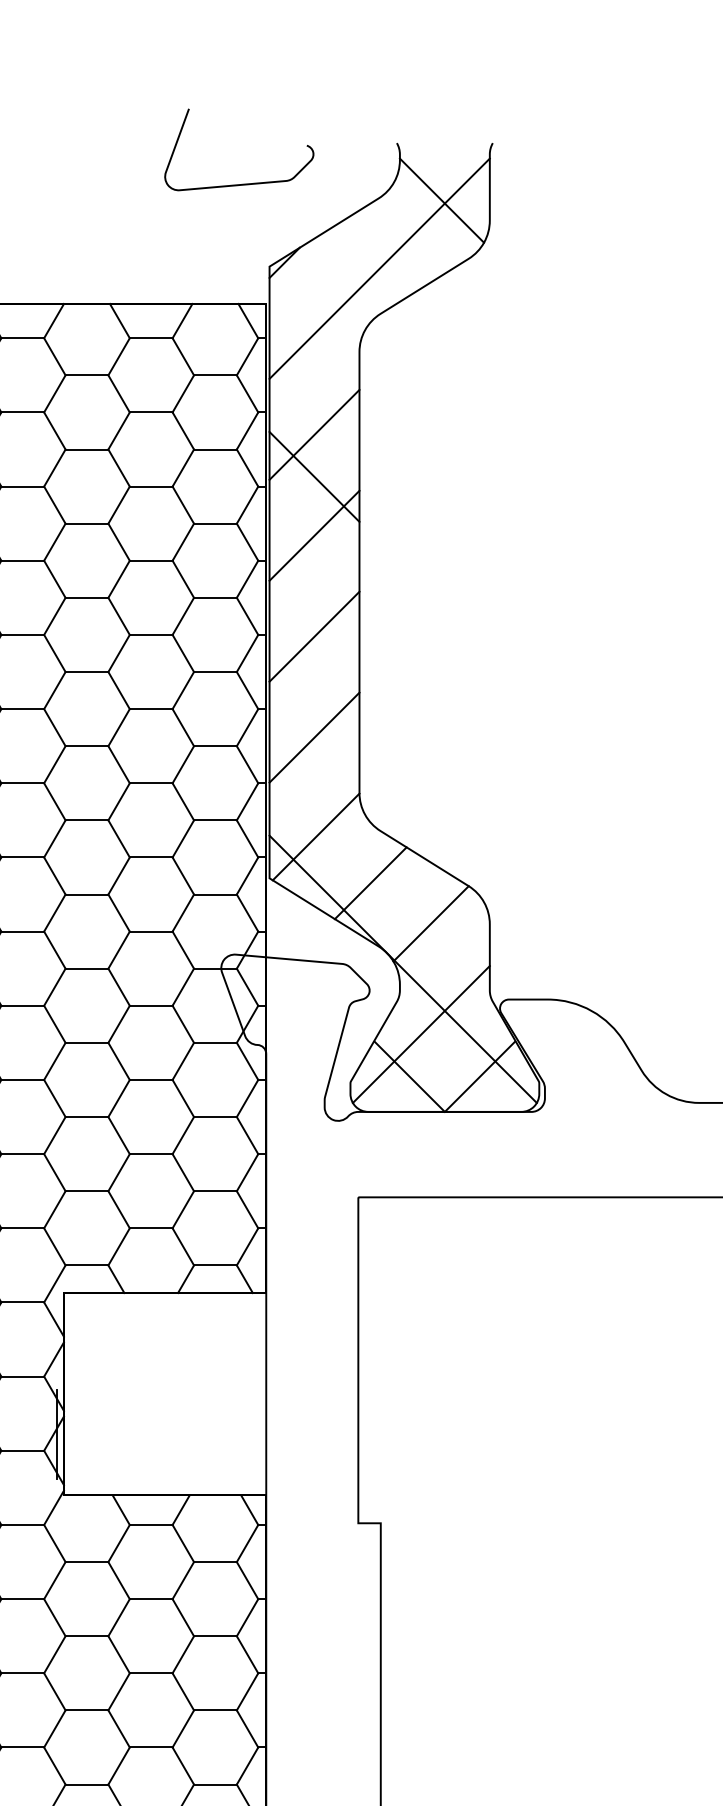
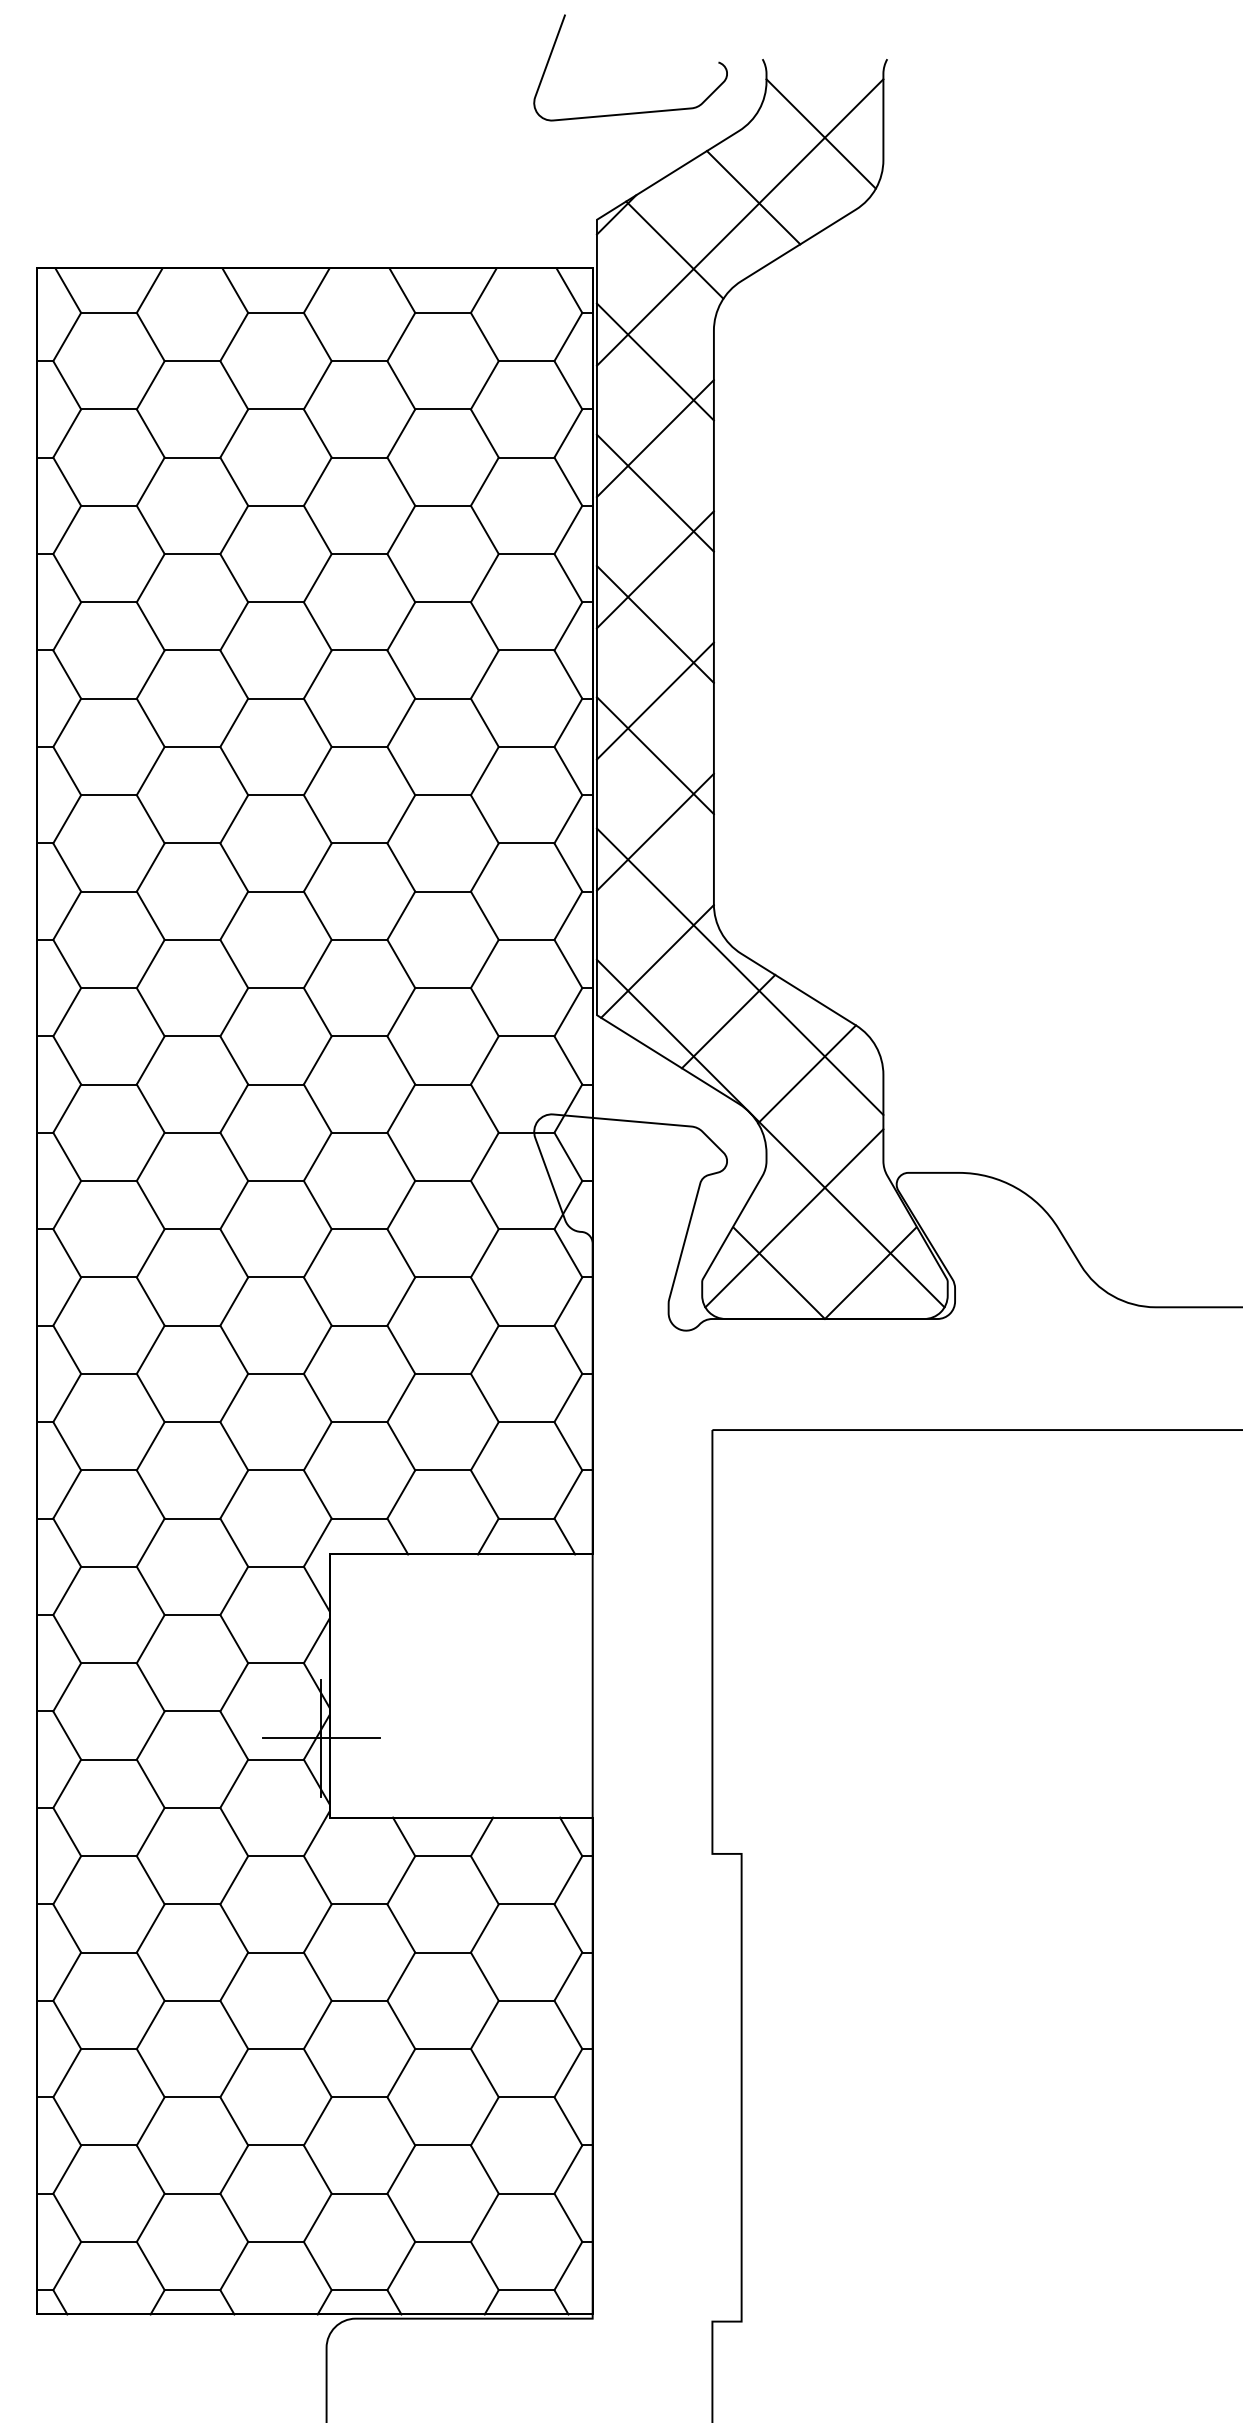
curve: (239, 184) -> (630, 112), moved
line: (389, 249) -> (753, 197), added
line: (329, 289) -> (674, 249), added
line: (313, 375) -> (654, 361), added
line: (313, 577) -> (654, 624), added
line: (313, 678) -> (654, 755), added
line: (379, 844) -> (739, 971), added
line: (56, 1434) -> (320, 1738), added

